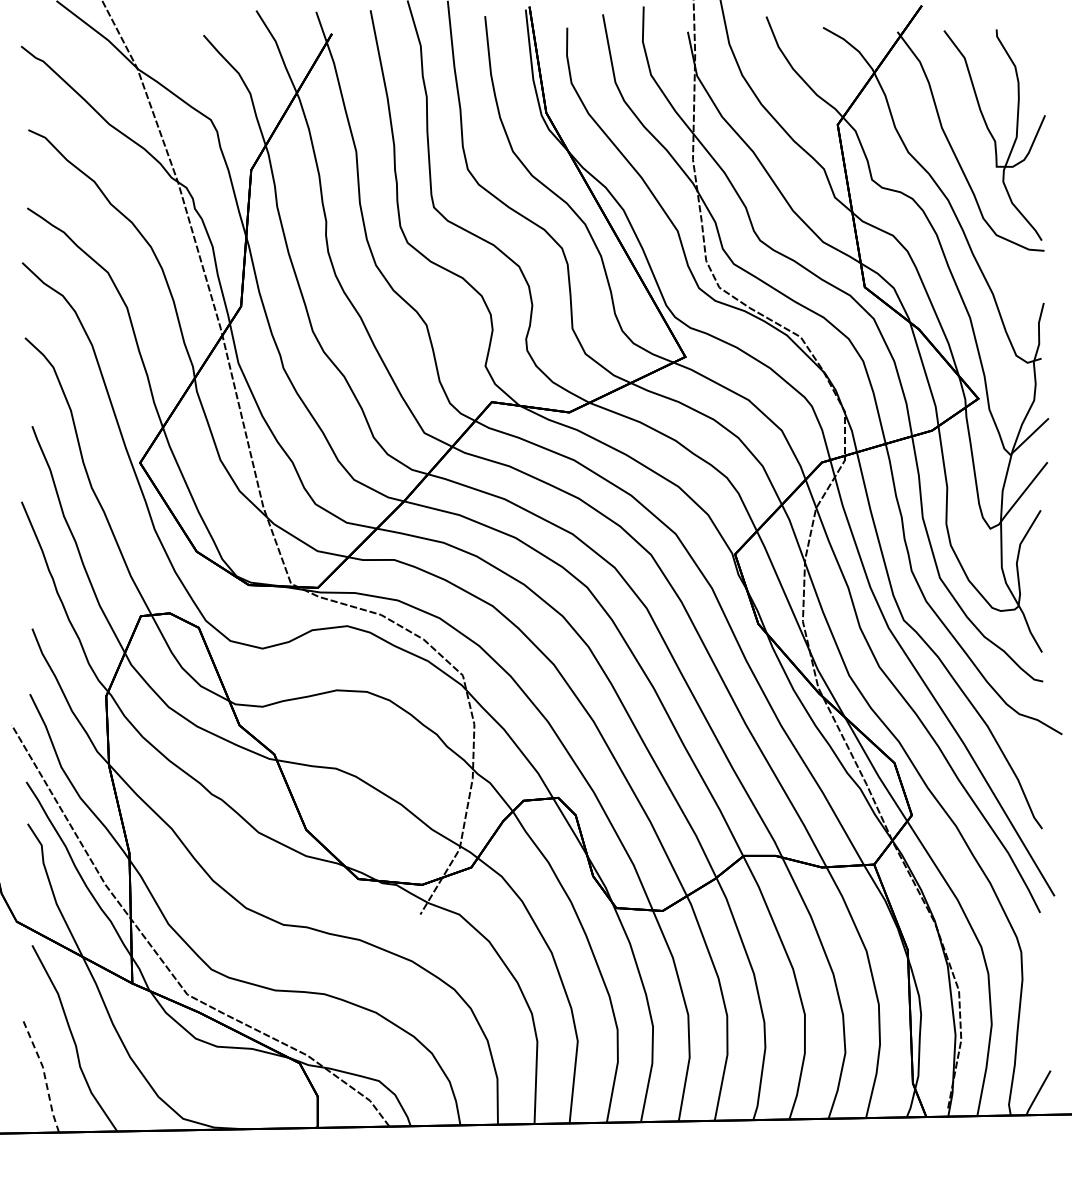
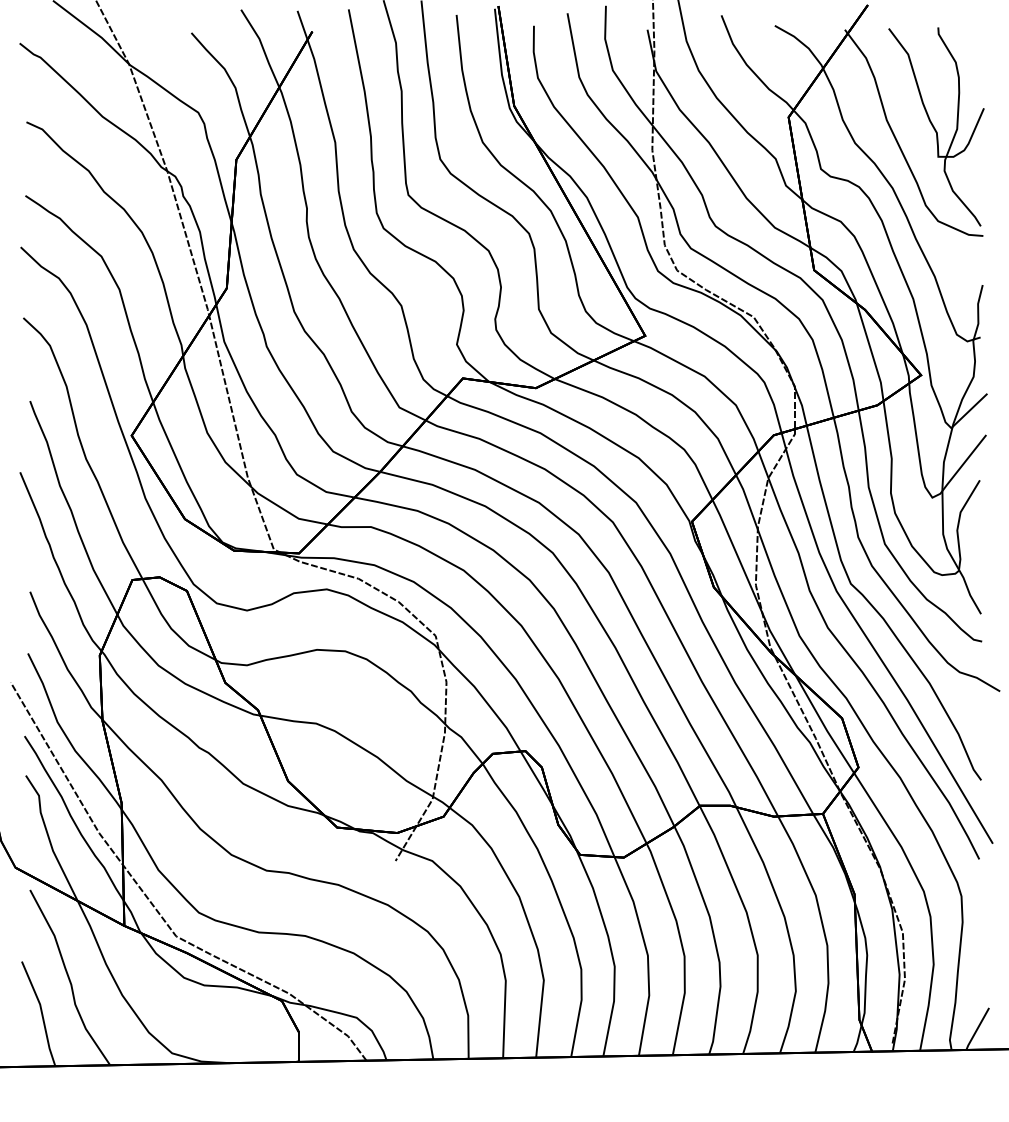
line: (44, 1075) -> (41, 1012), dashed -> solid

